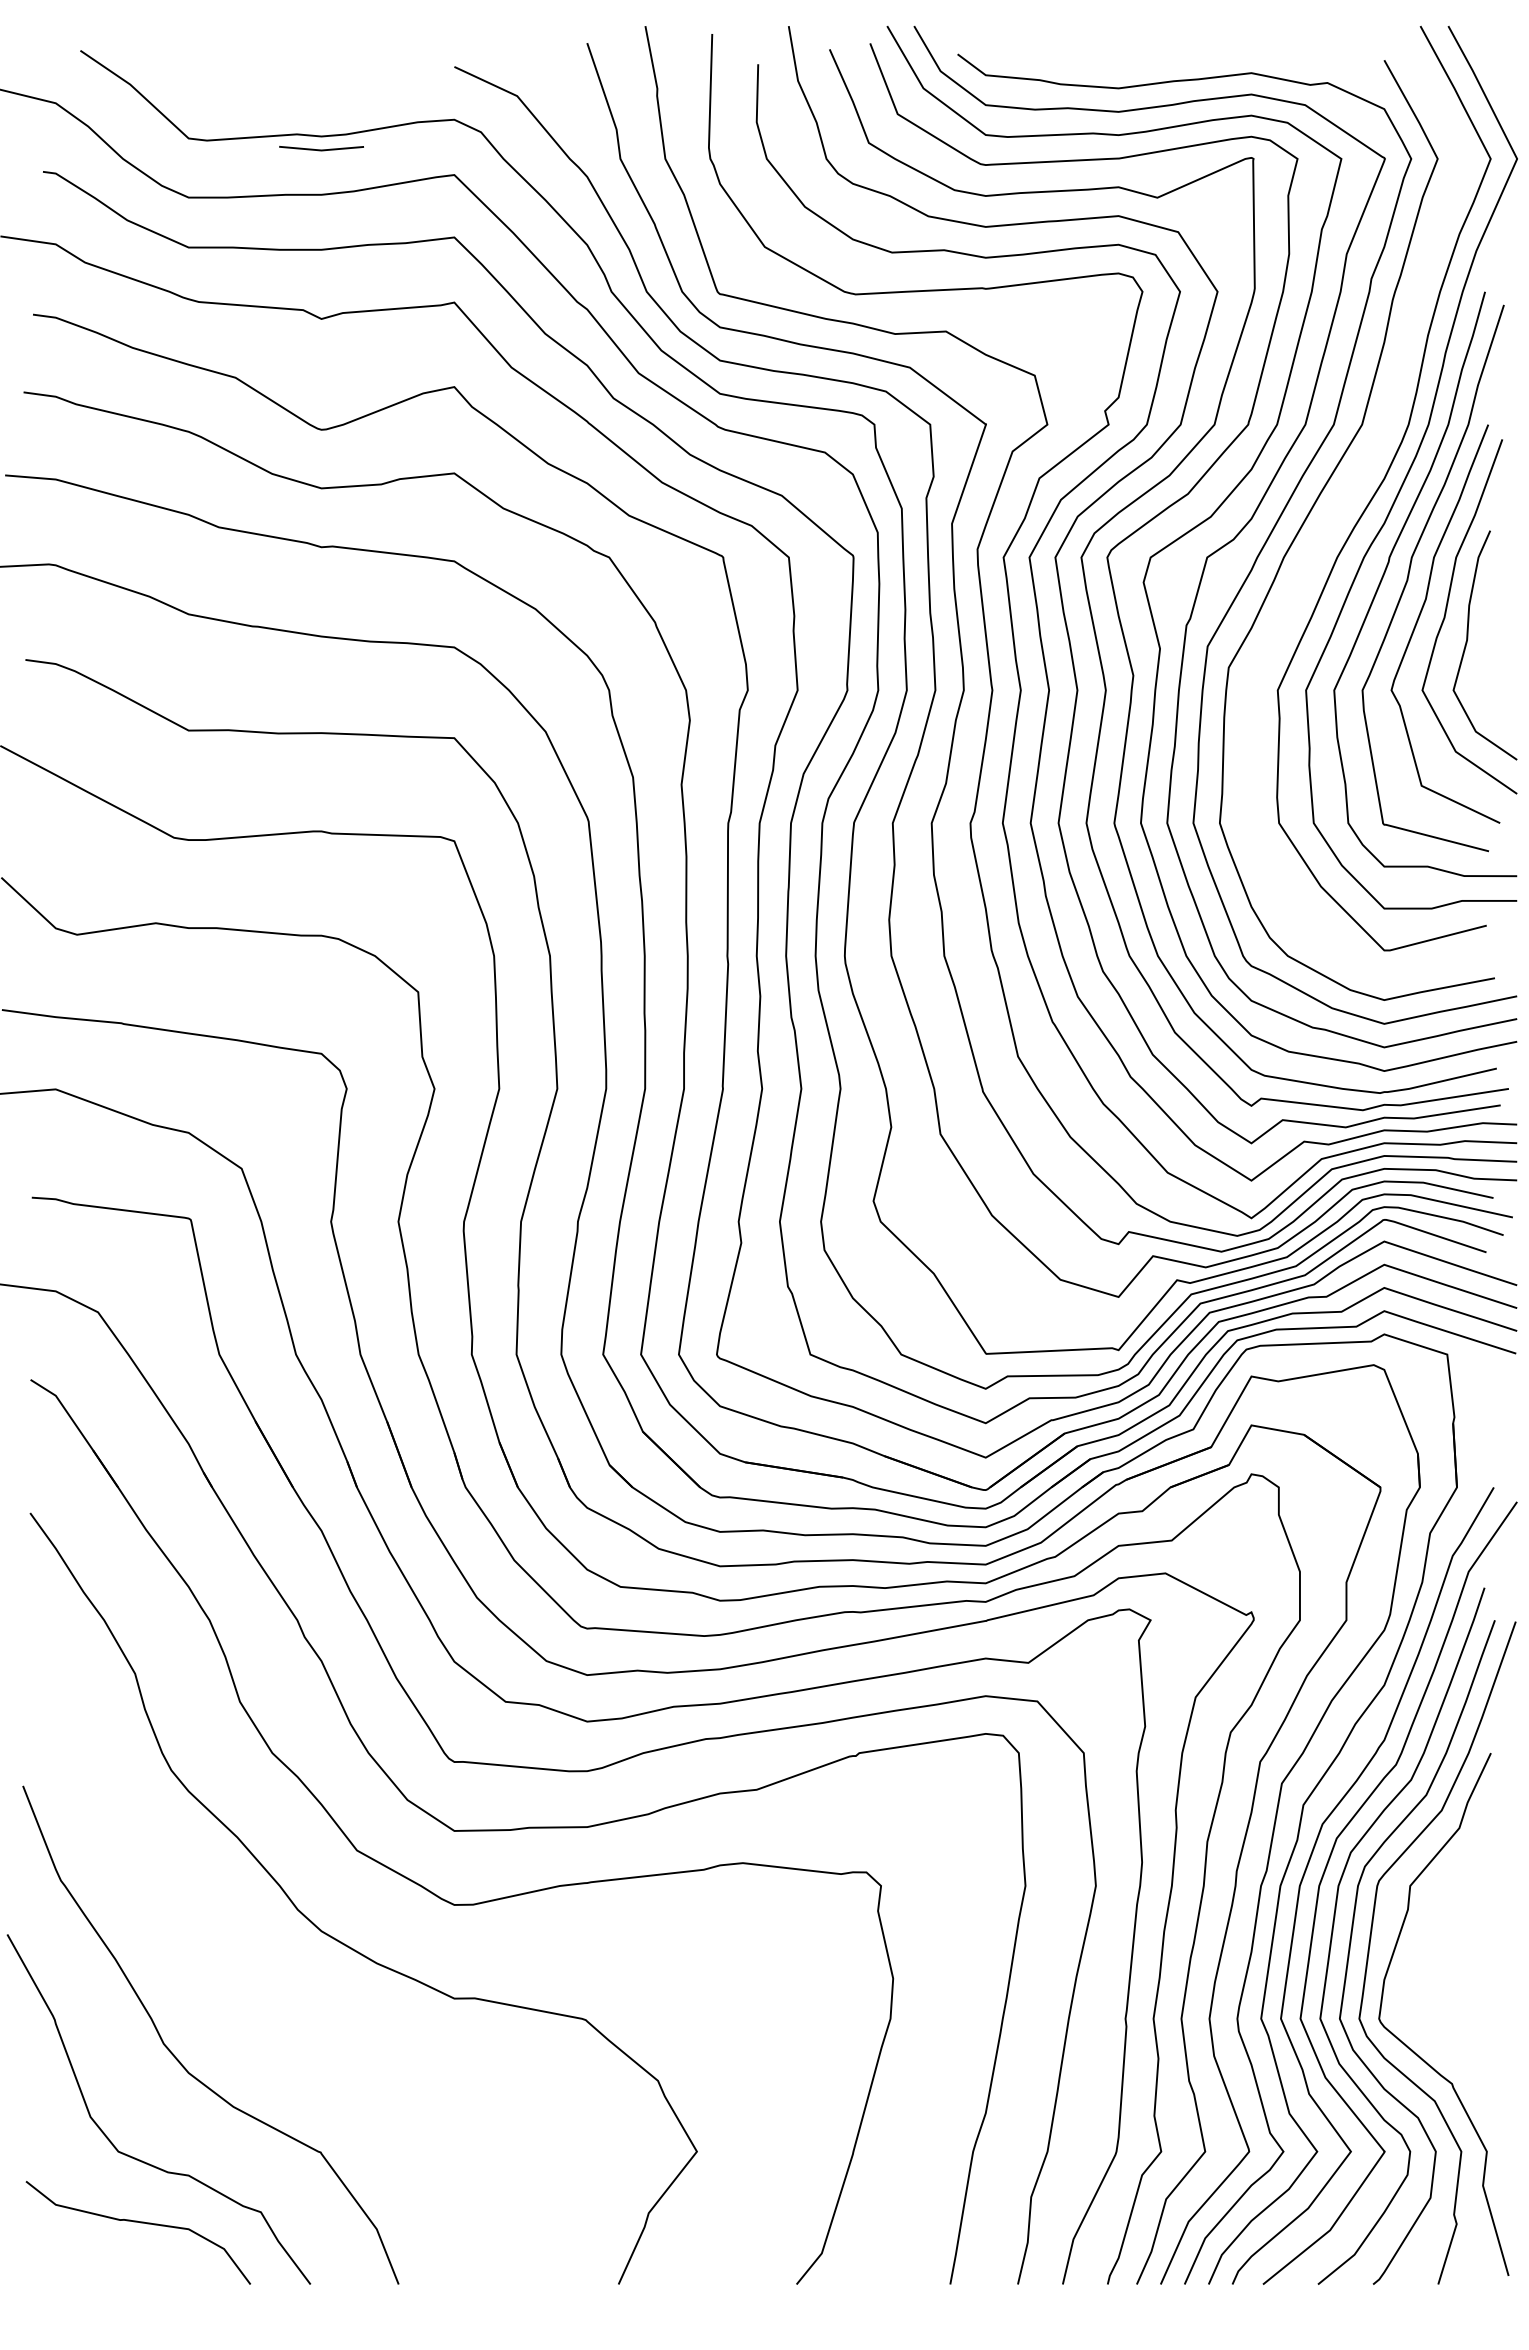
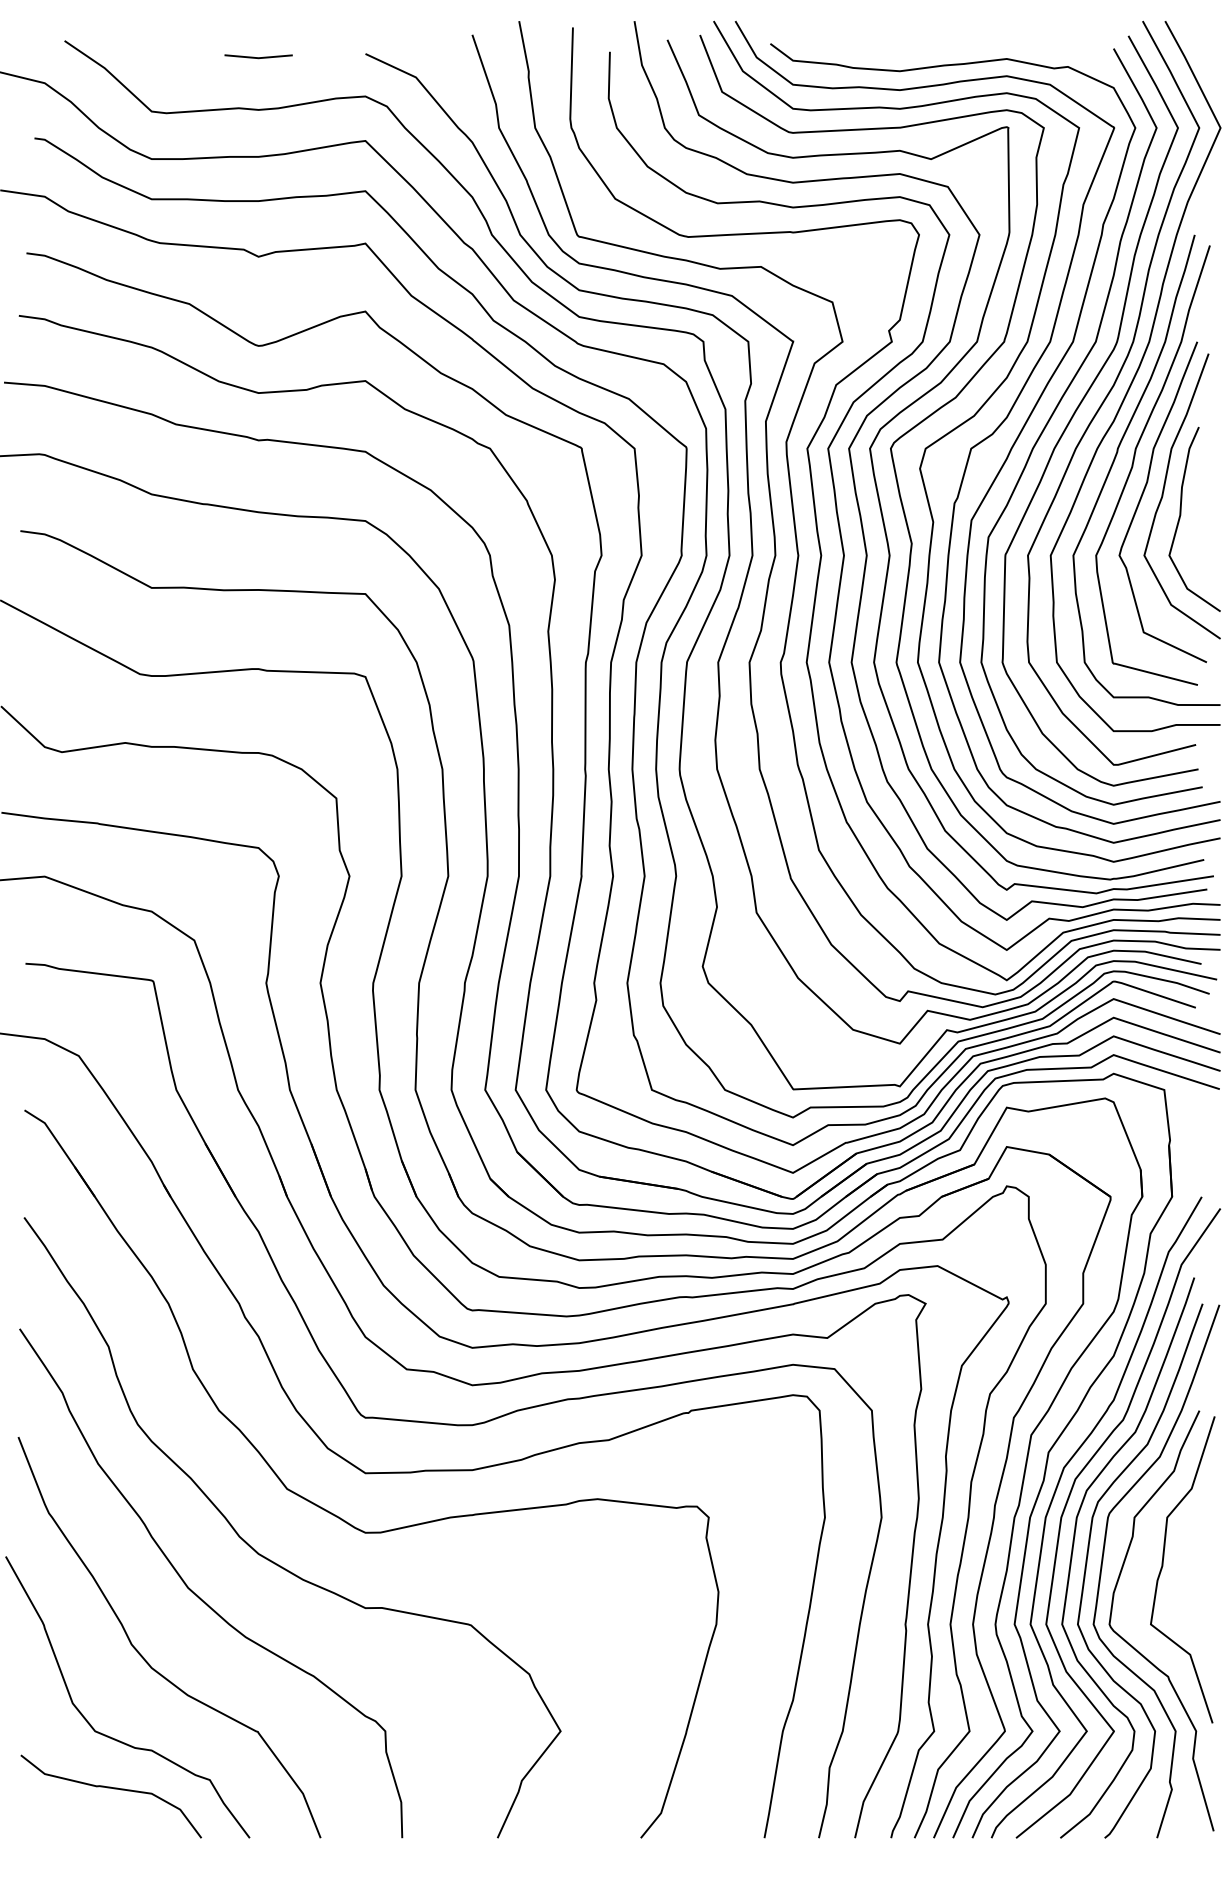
line: (321, 149) -> (258, 57), moved
curve: (1345, 500) -> (1082, 402), added
curve: (1446, 1946) -> (1163, 1566), added
curve: (246, 1982) -> (198, 1595), added

